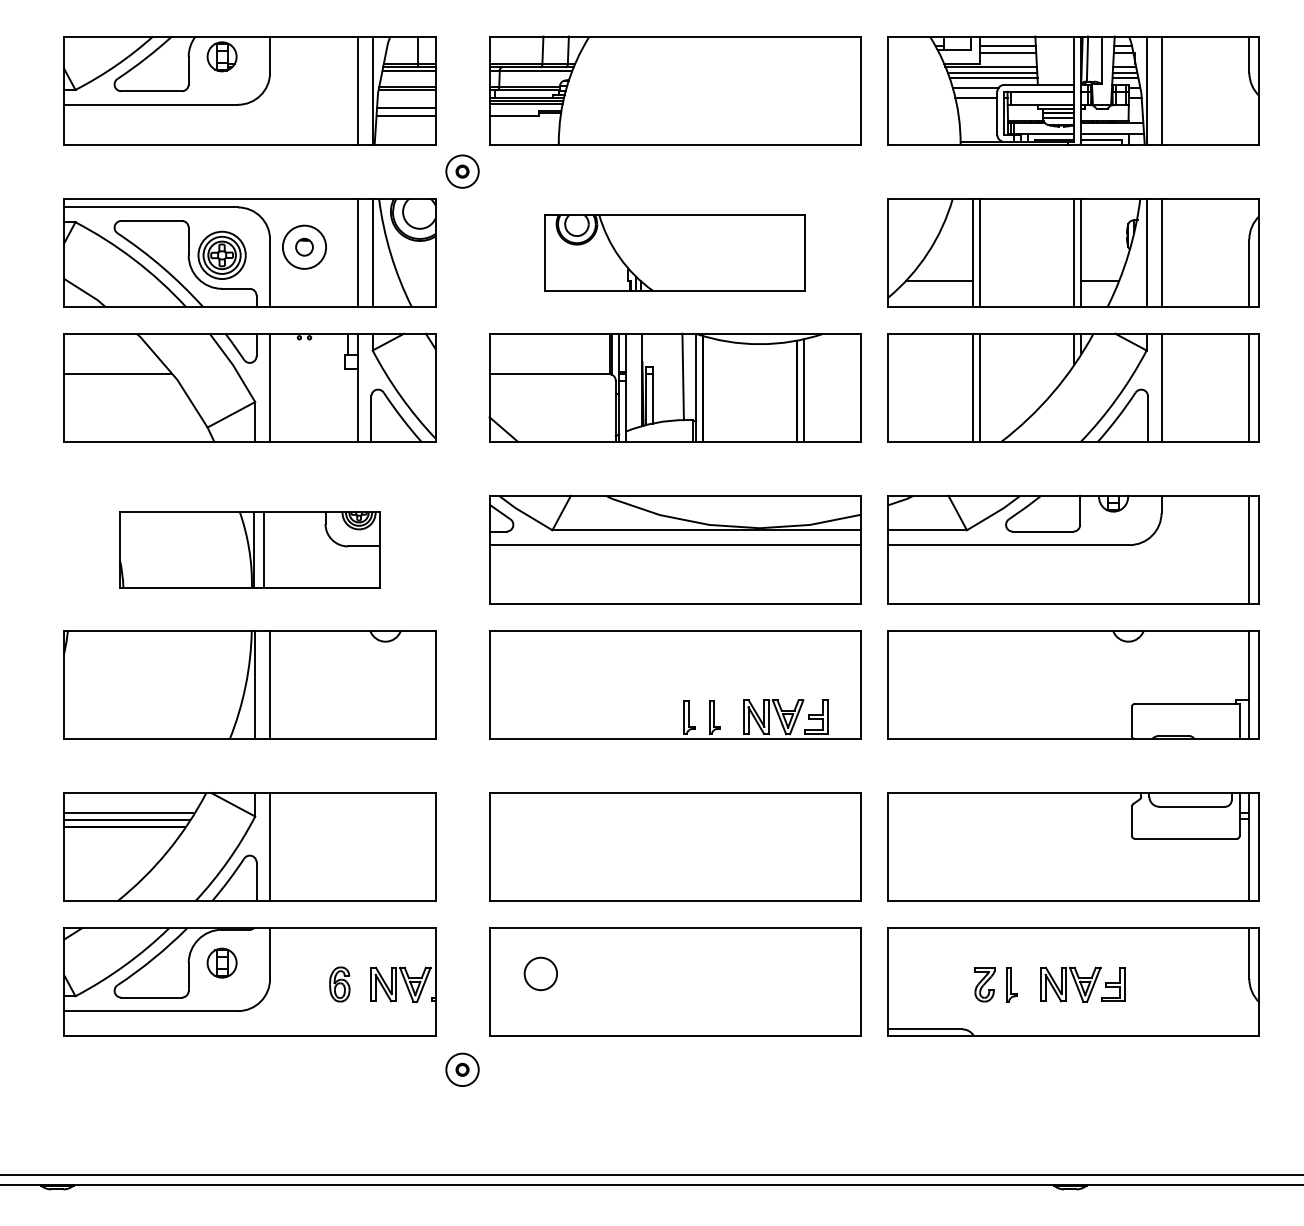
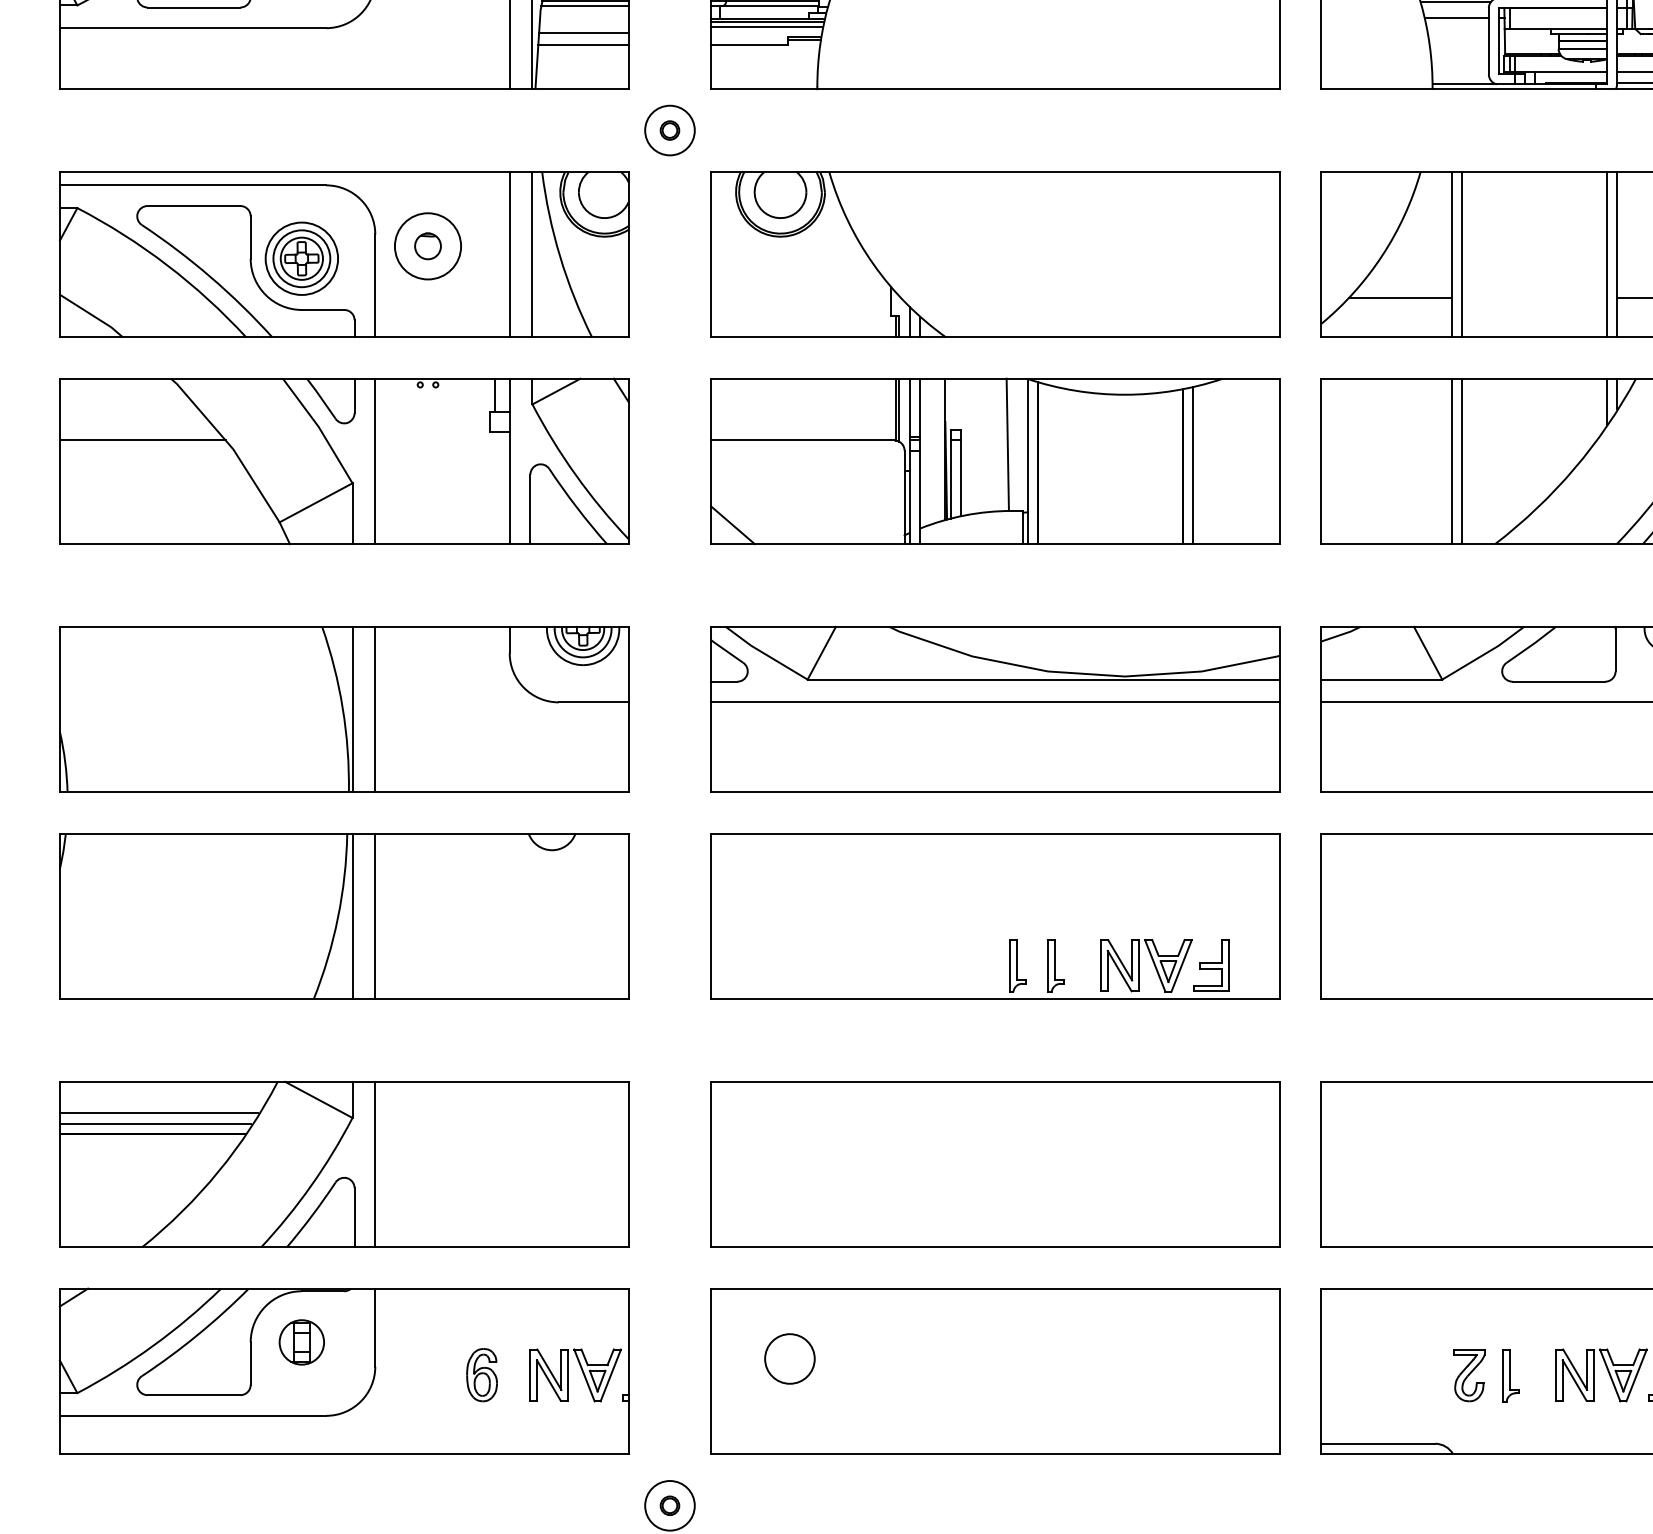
part: (675, 252) -> (996, 254), size x1.43
part: (249, 549) -> (343, 709), size x1.43

